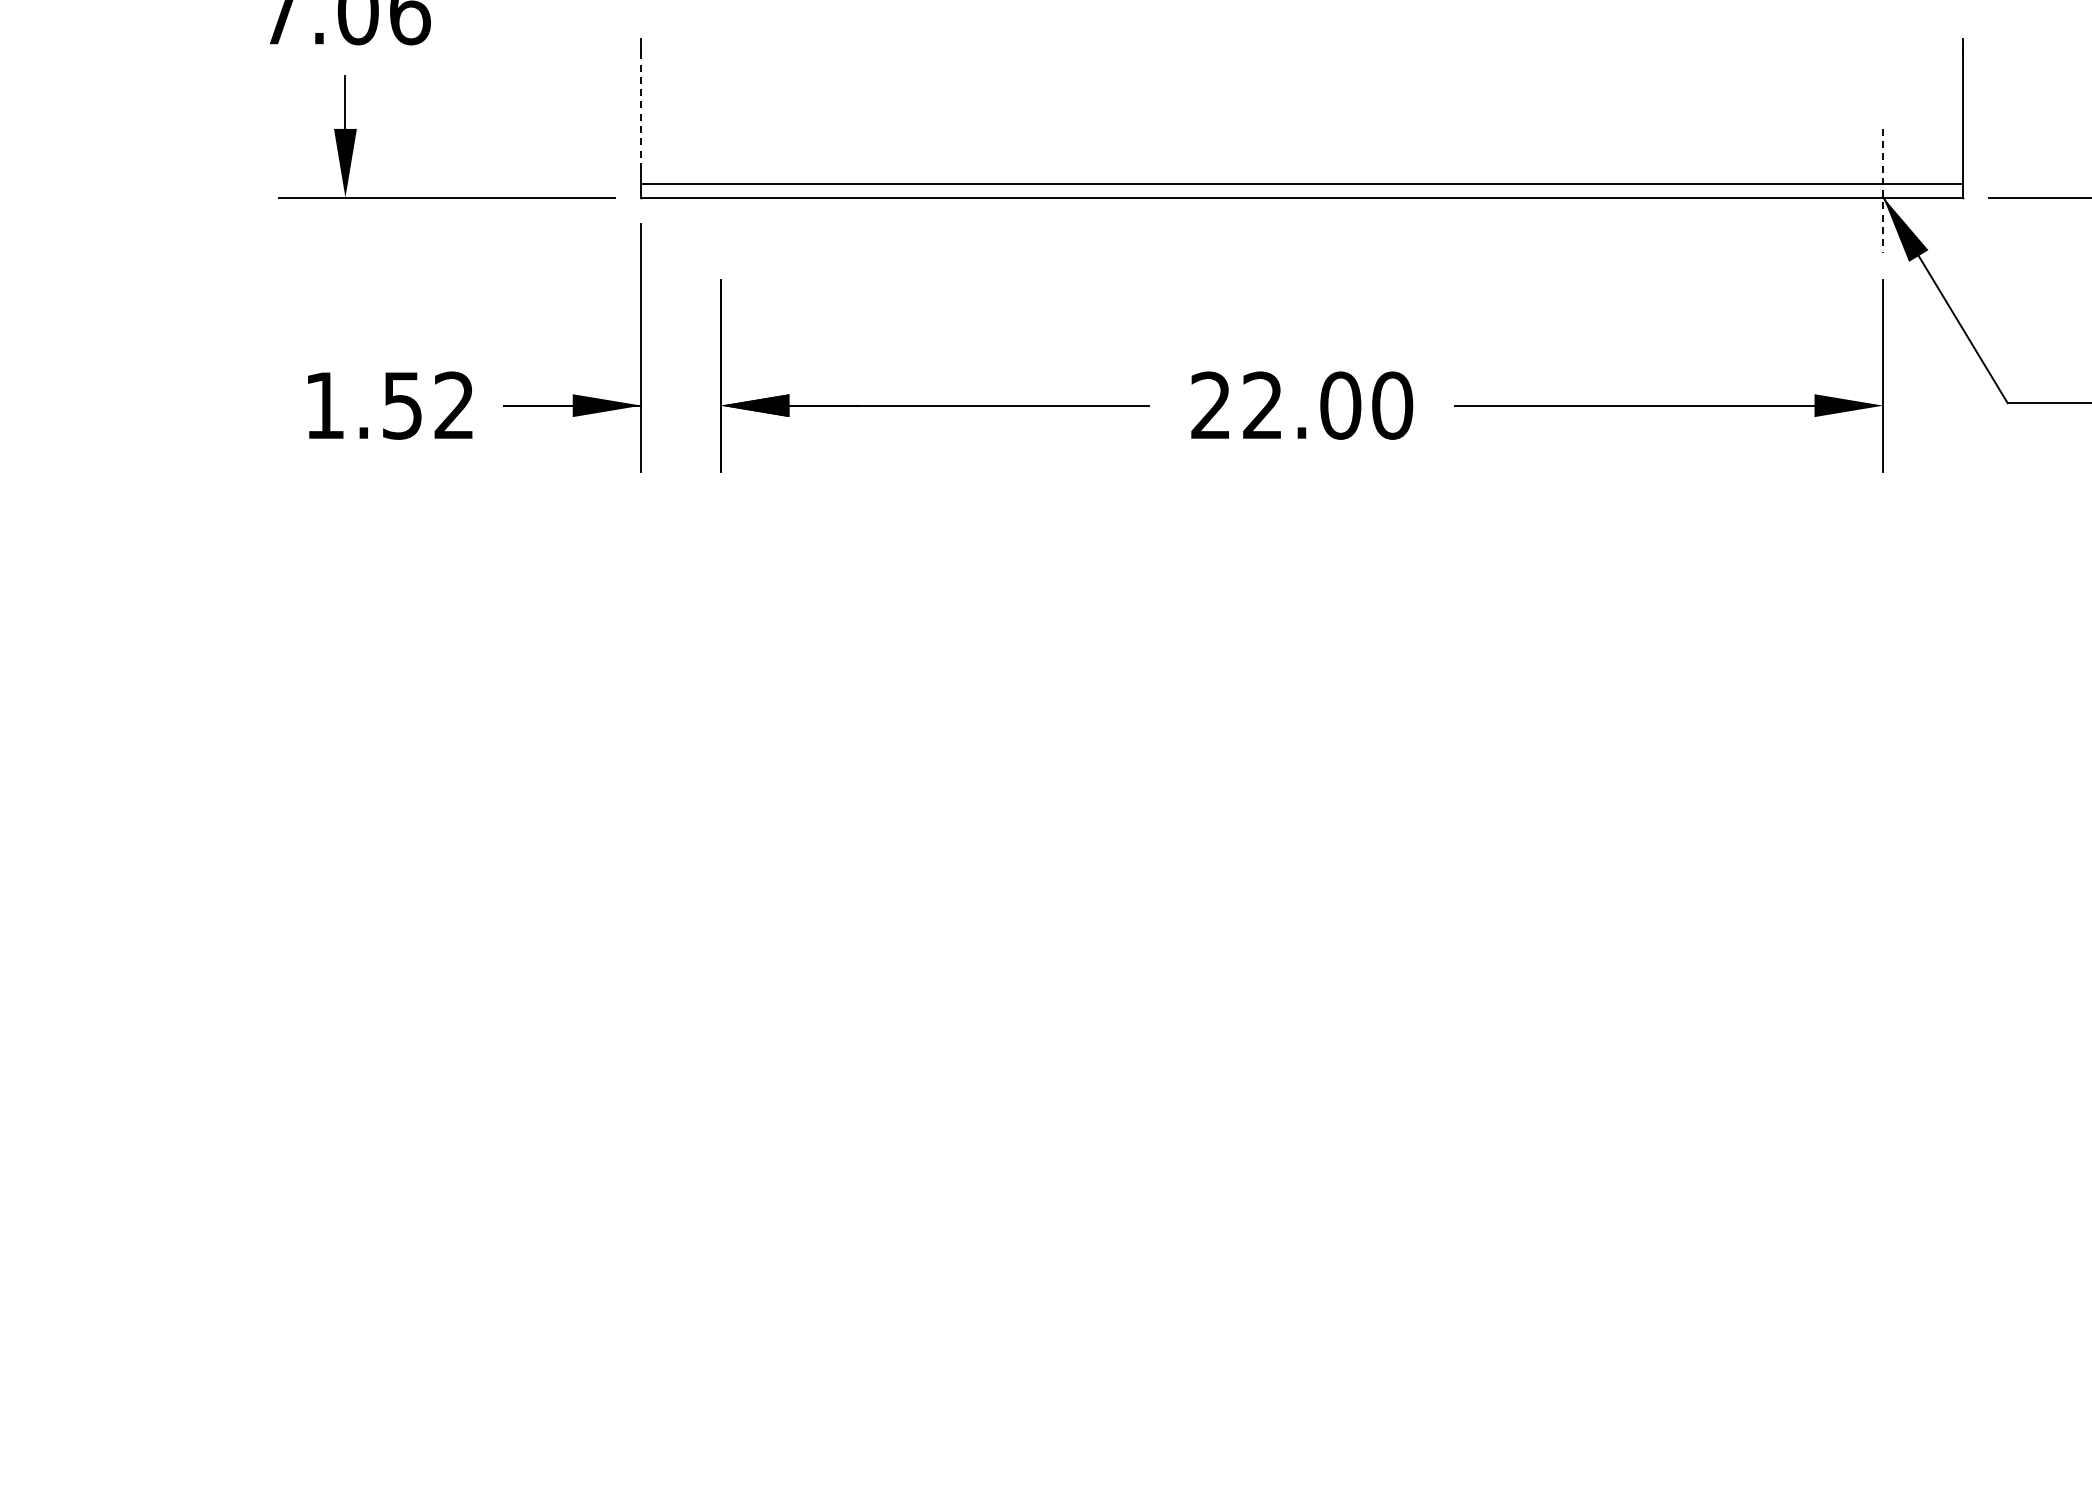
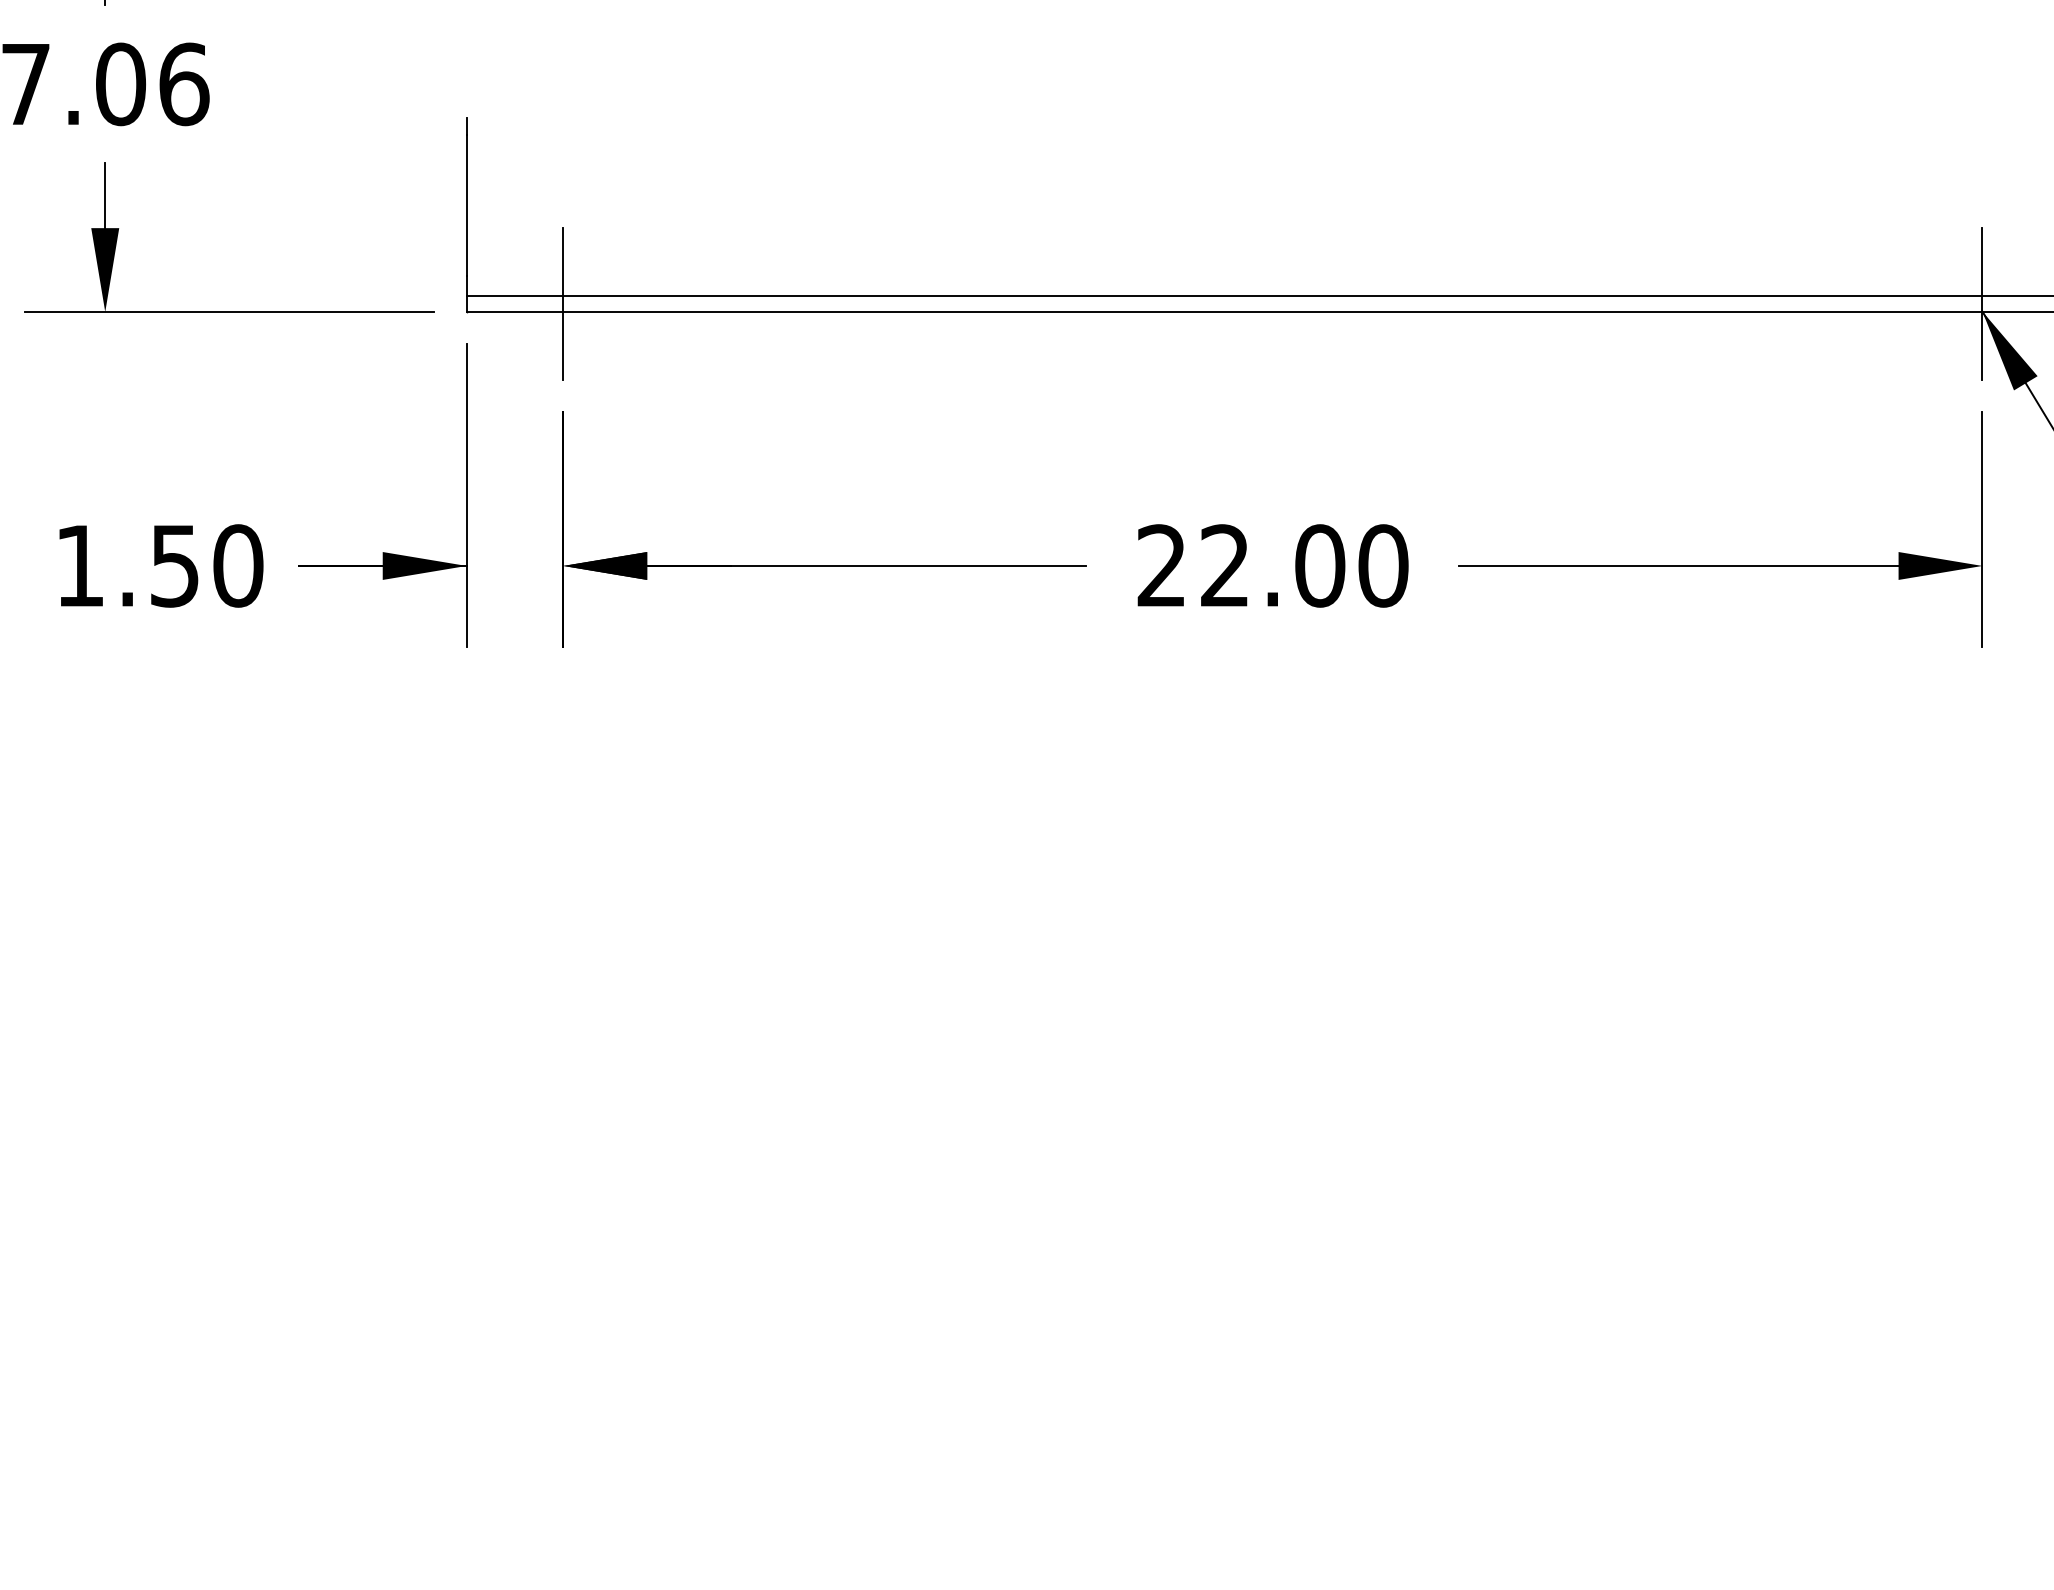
line: (641, 110) -> (466, 205), dashed -> solid
line: (720, 190) -> (563, 303), added
line: (1883, 191) -> (1982, 304), dashed -> solid
text: (454, 405) -> (238, 565), 1.52 -> 1.50

